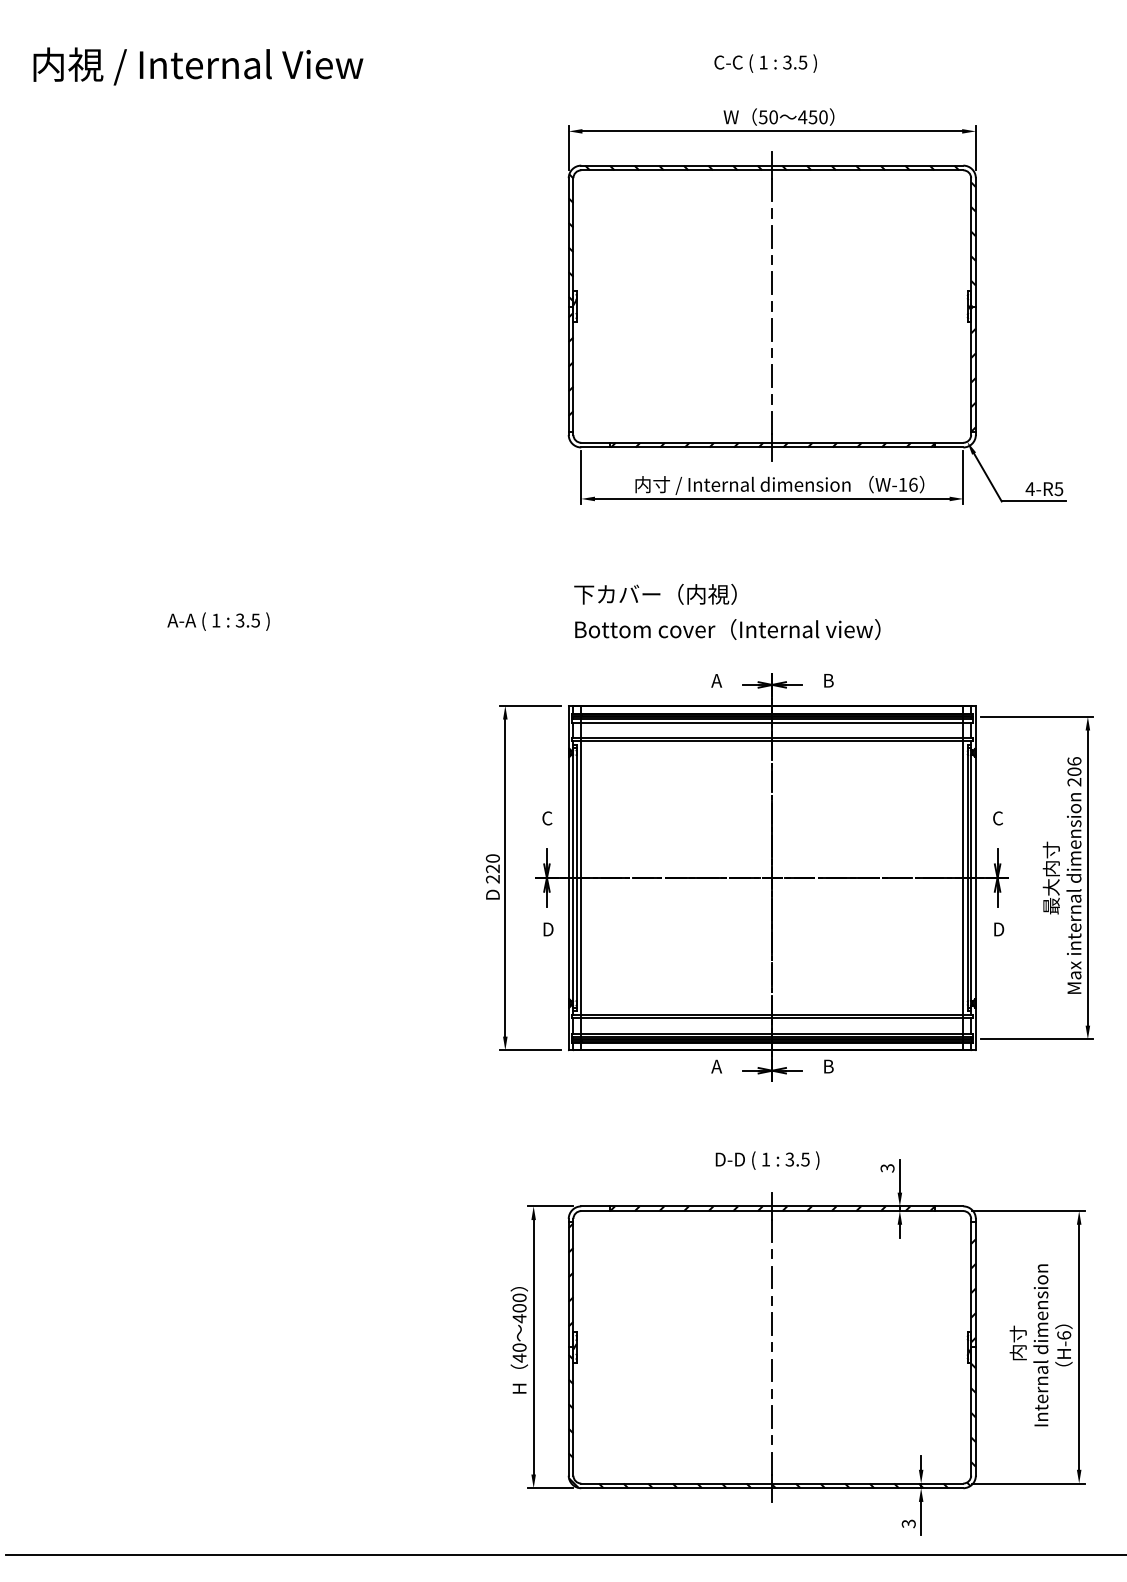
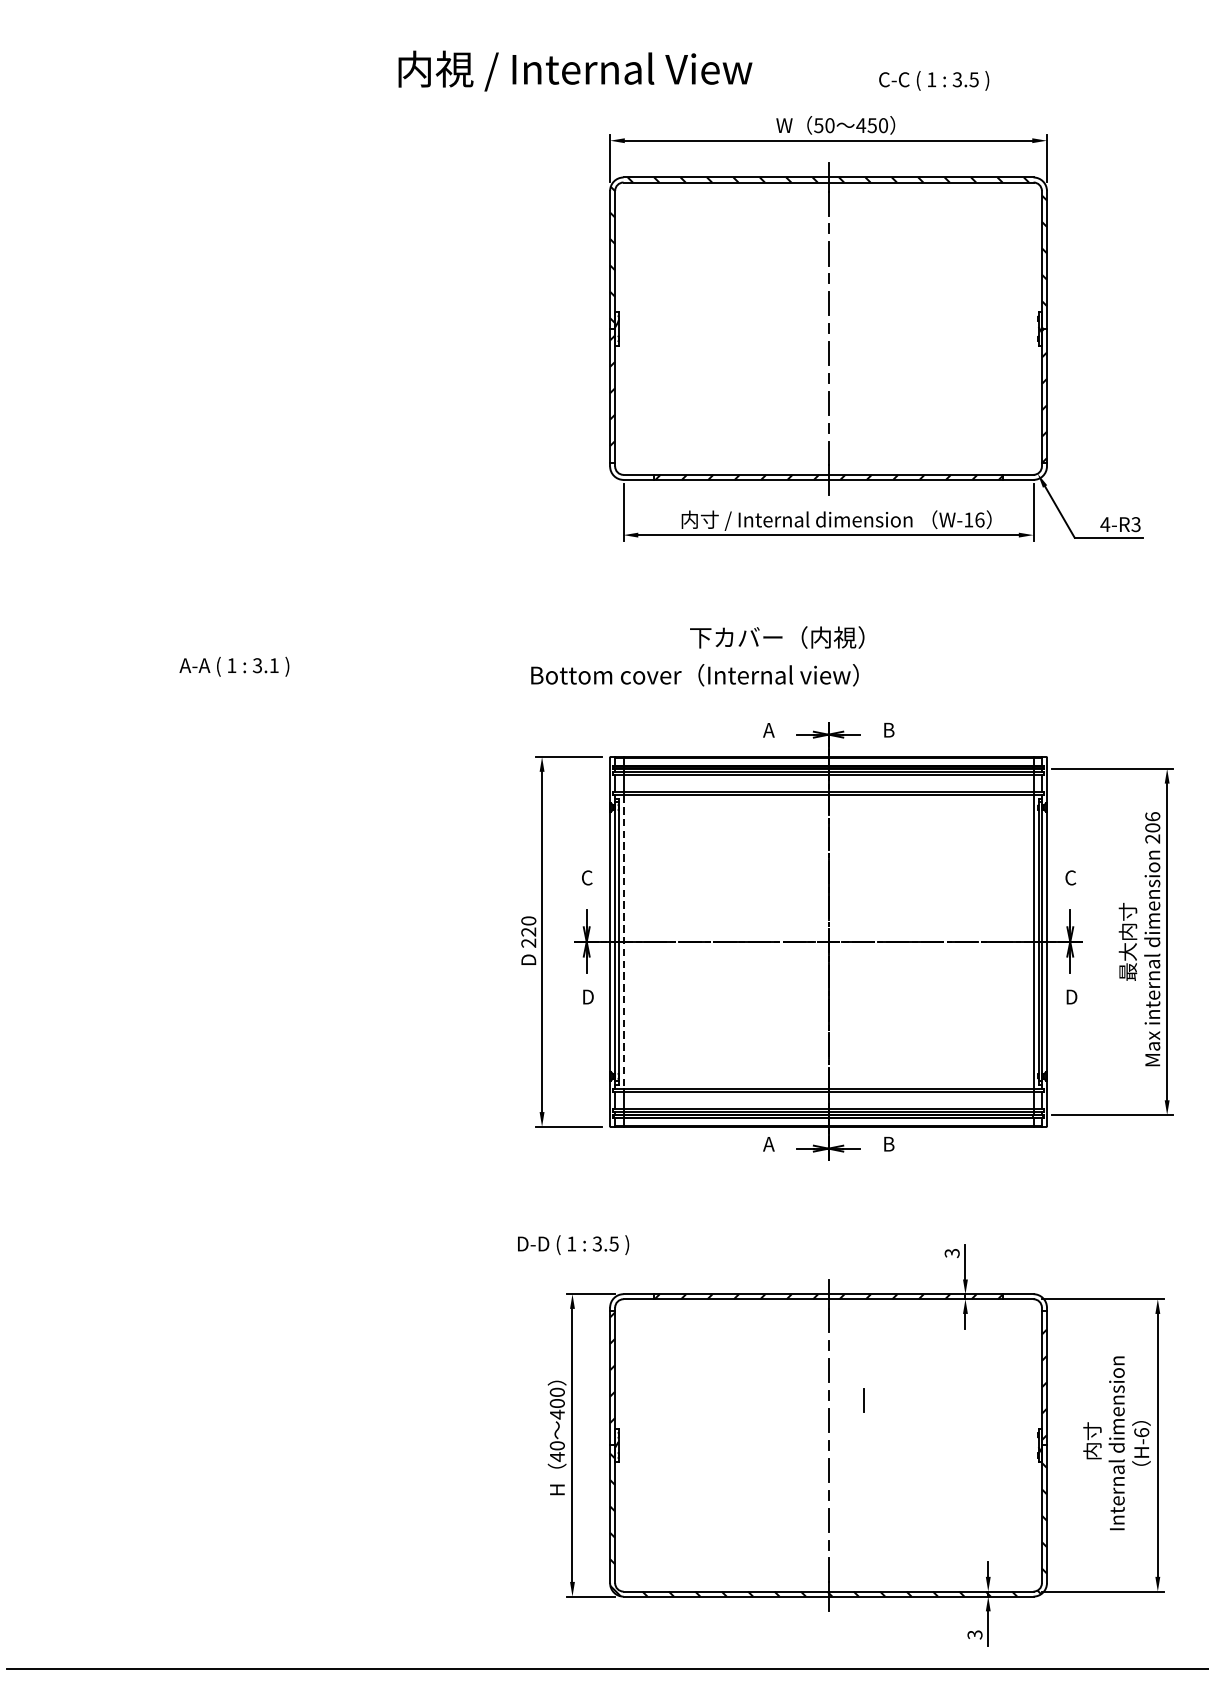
text: (765, 63) -> (933, 80), moved
text: (198, 66) -> (575, 71), moved
text: (1059, 488) -> (1136, 523), 4-R5 -> 4-R3
text: (655, 594) -> (777, 637), moved
text: (255, 620) -> (274, 665), 3.5 -> 3.1
text: (727, 629) -> (694, 675), moved
line: (581, 878) -> (623, 942), solid -> dashed
text: (767, 1160) -> (573, 1244), moved
line: (804, 1305) -> (863, 1400), added

